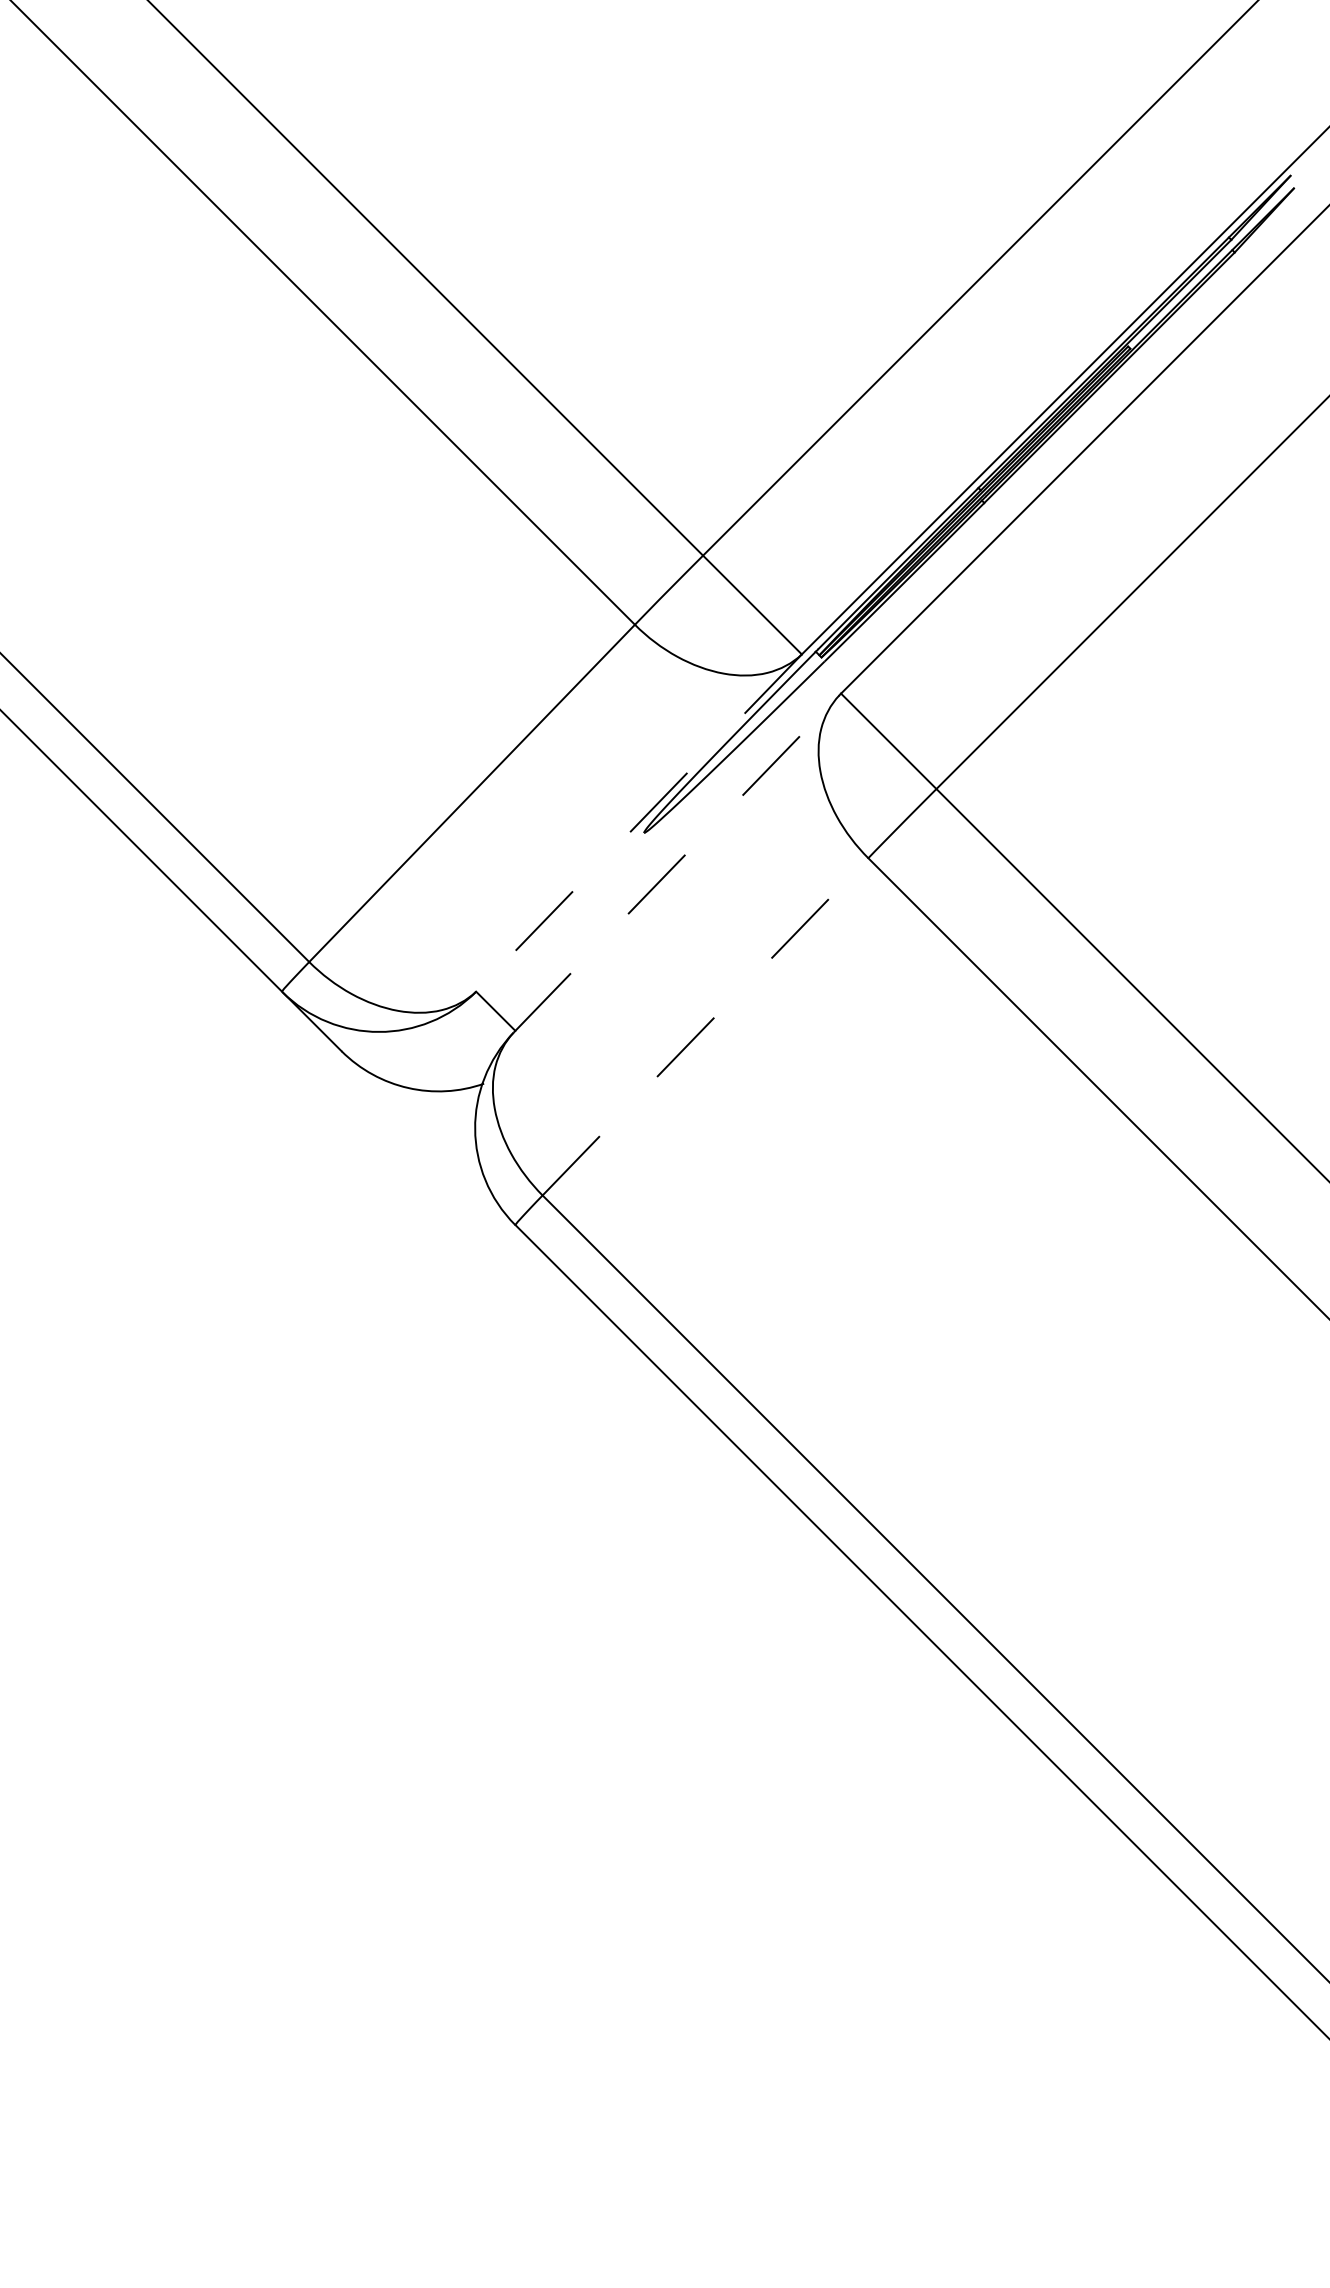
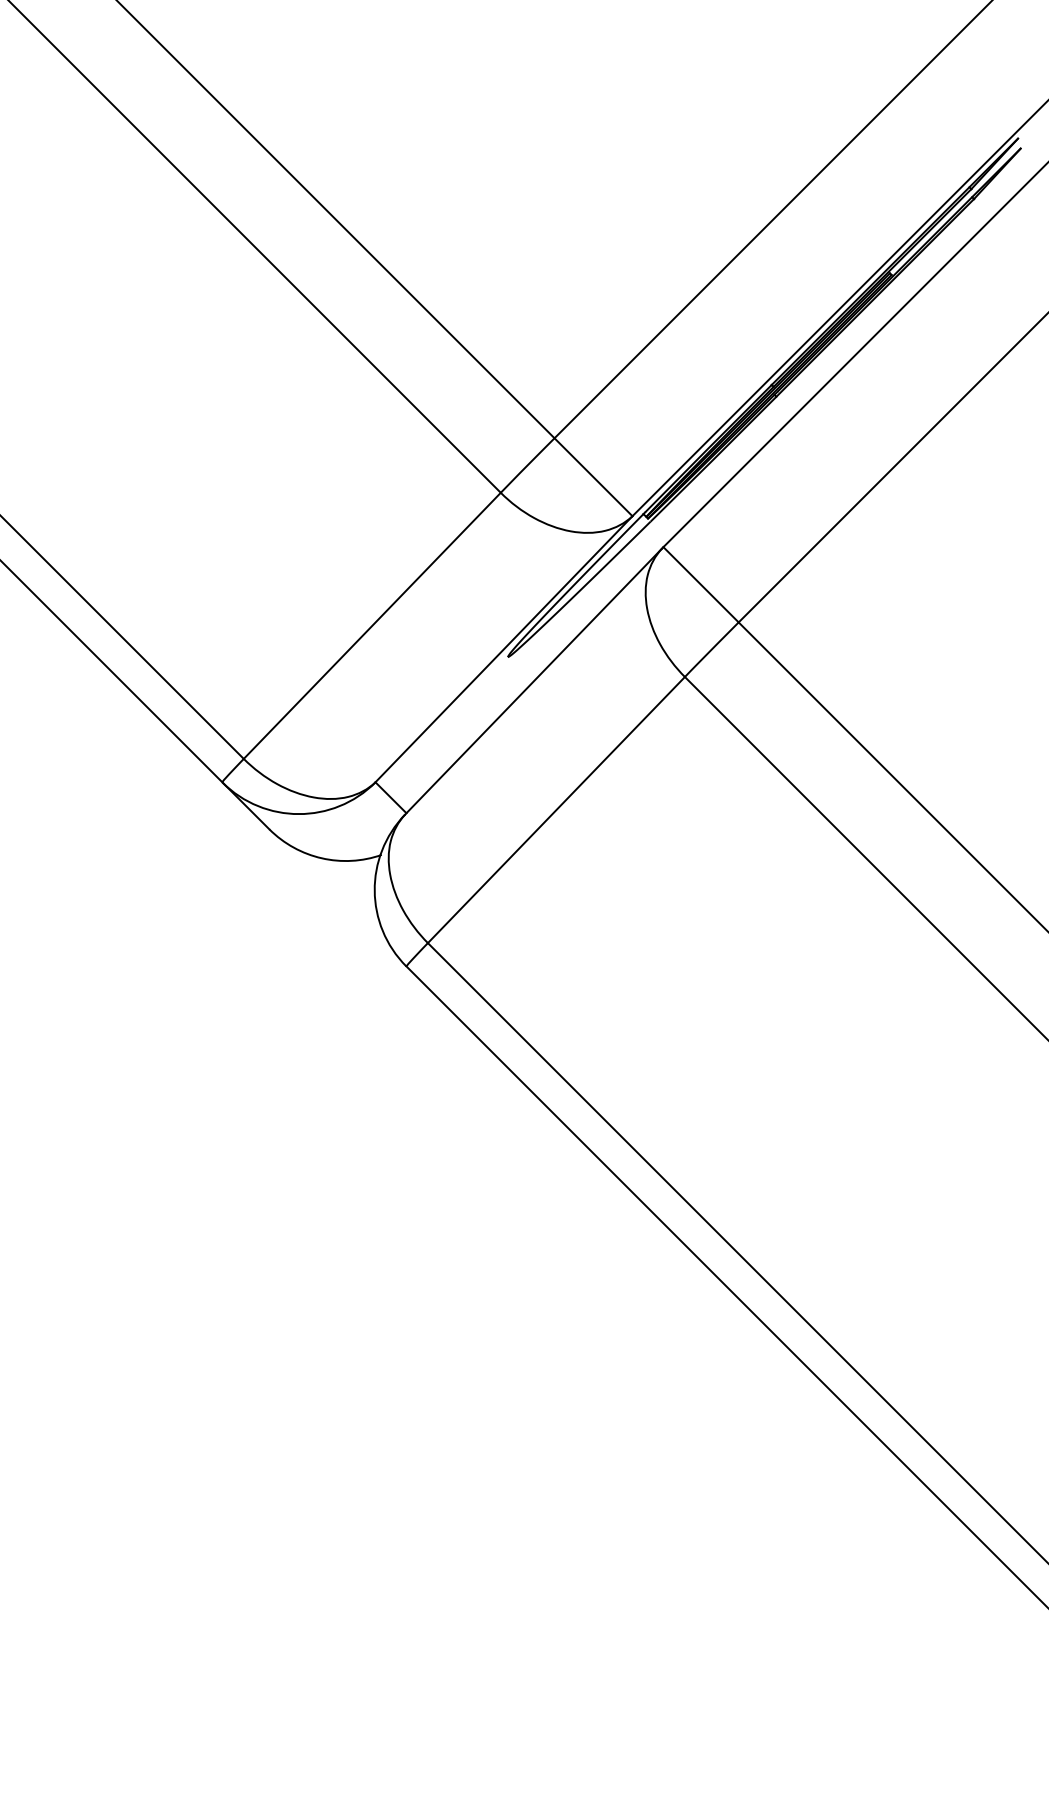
line: (638, 823) -> (503, 649), dashed -> solid
line: (676, 863) -> (533, 681), dashed -> solid
line: (705, 1027) -> (556, 810), dashed -> solid

